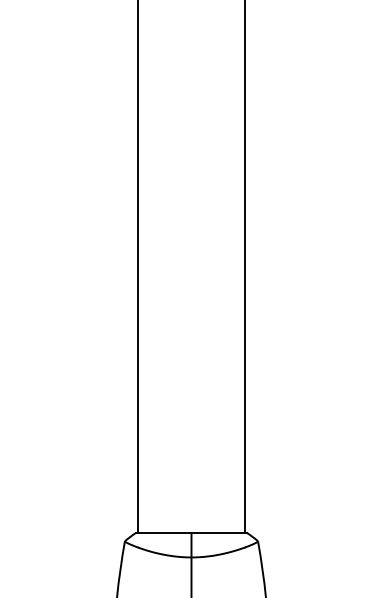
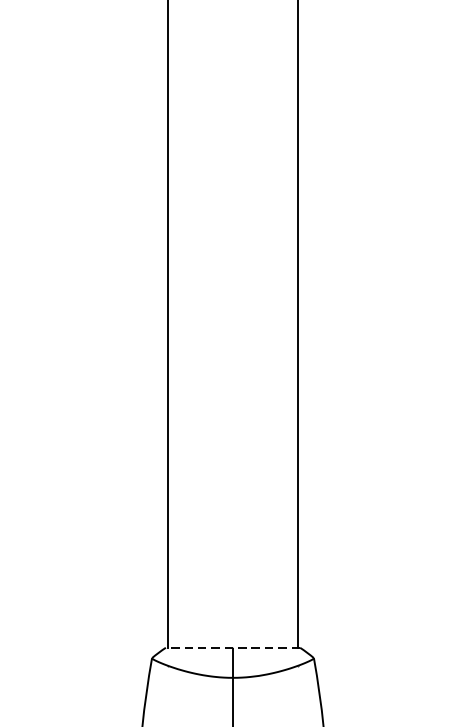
line: (191, 532) -> (233, 647), solid -> dashed

